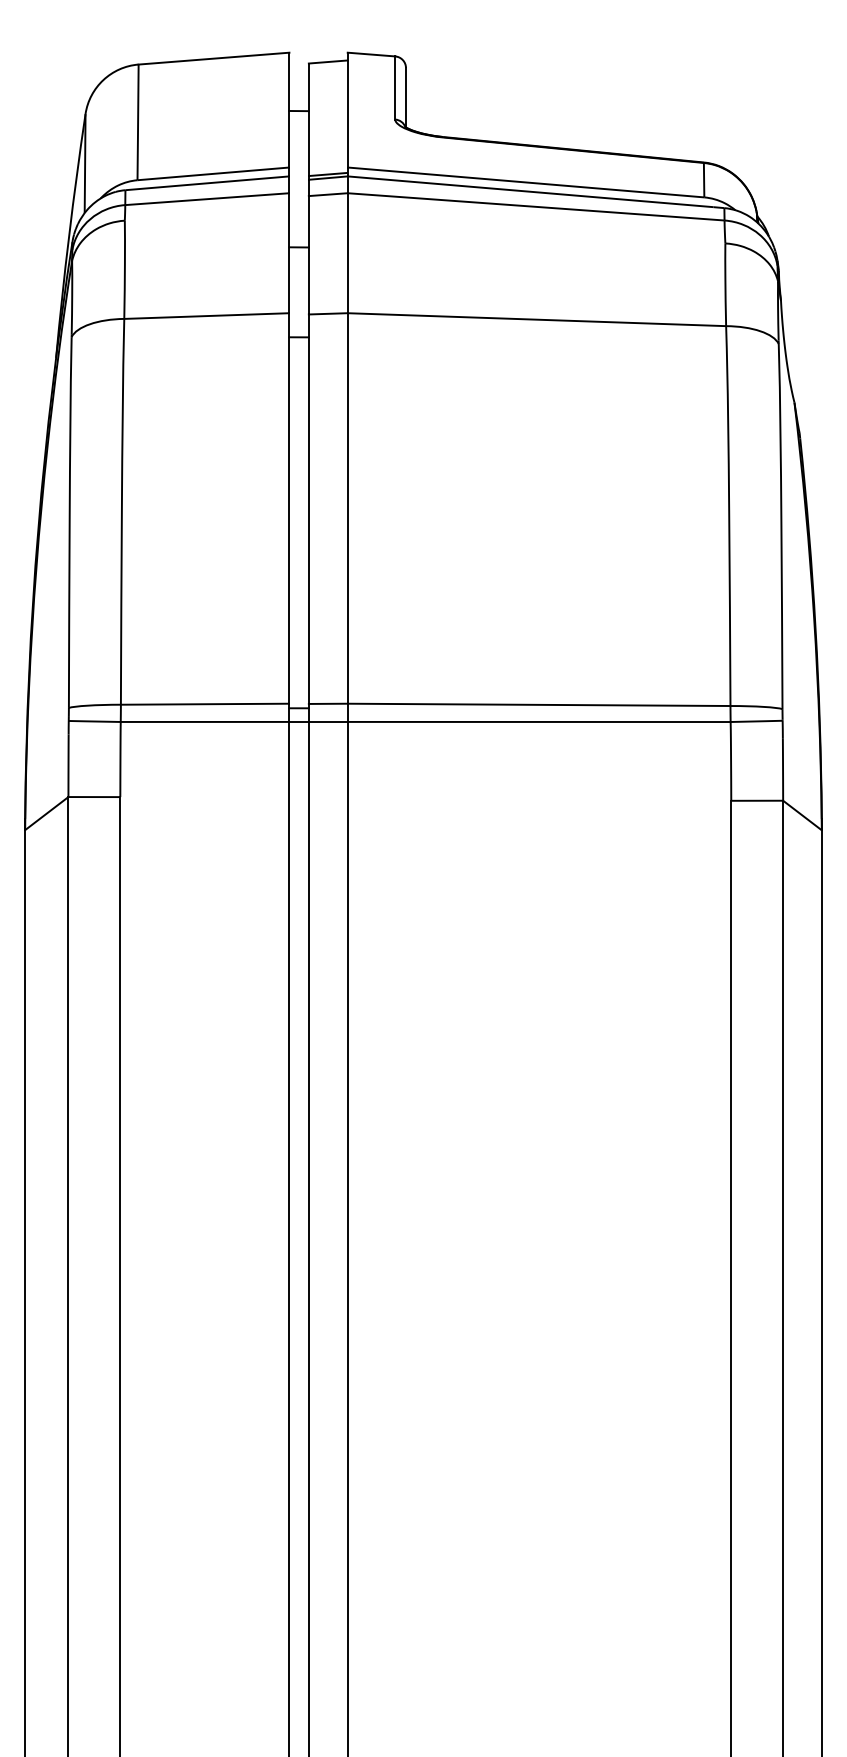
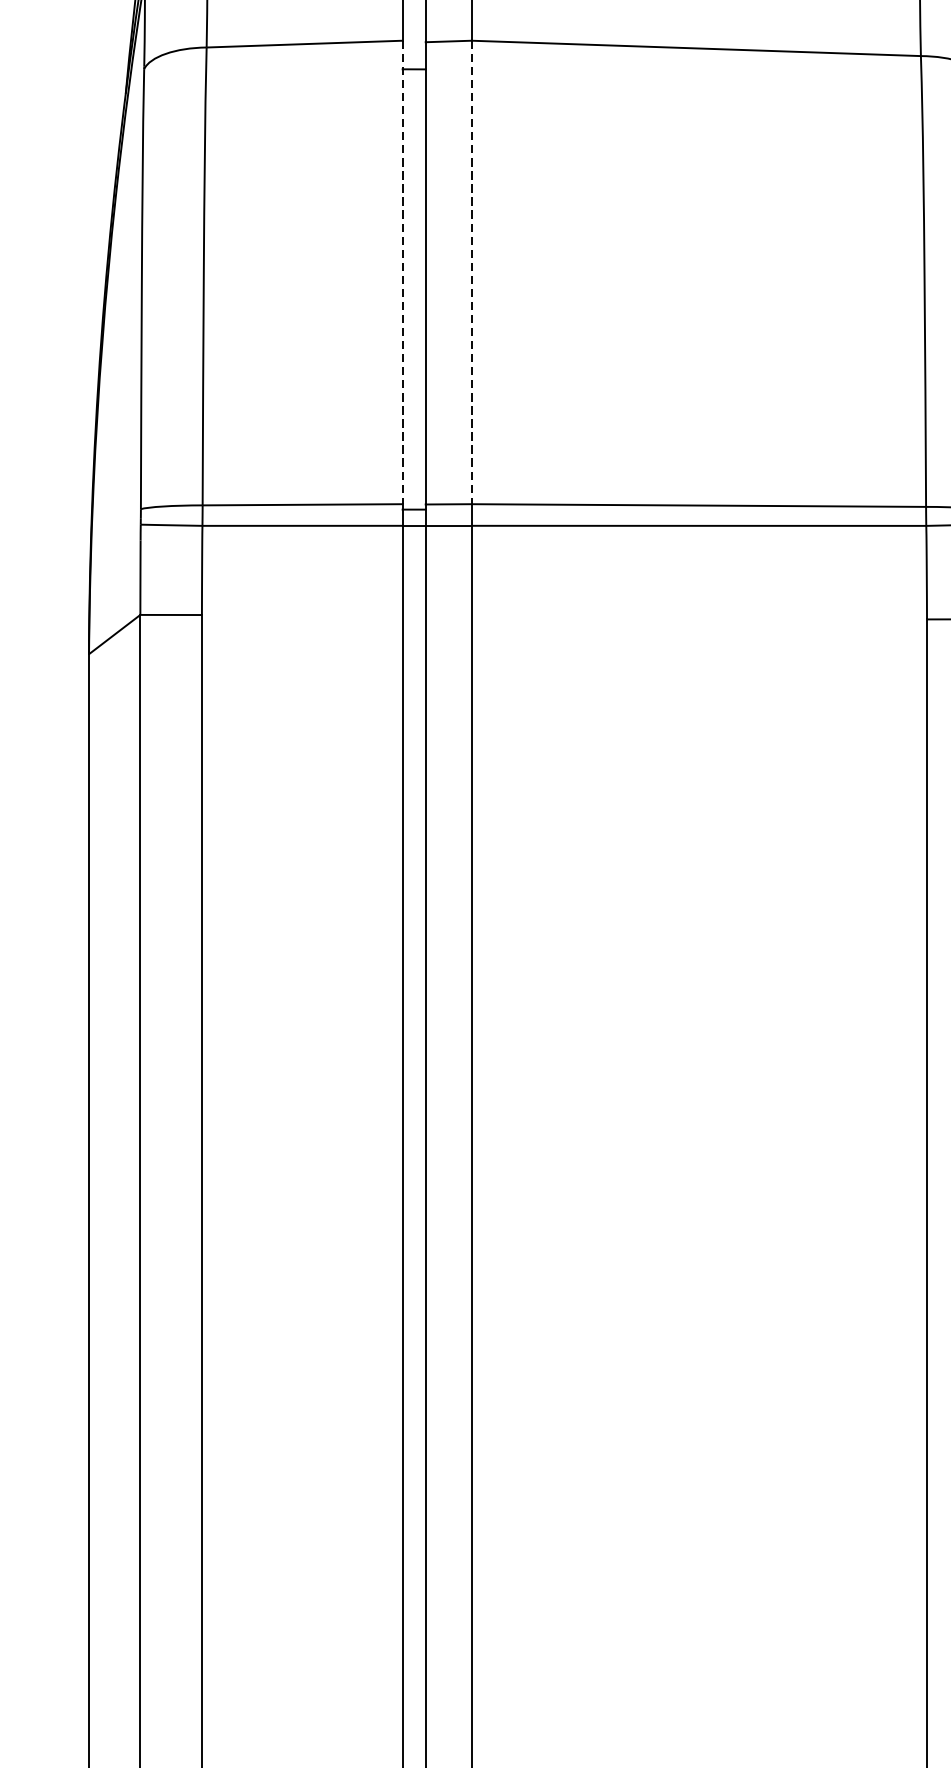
line: (289, 508) -> (402, 272), solid -> dashed
line: (347, 508) -> (471, 272), solid -> dashed

